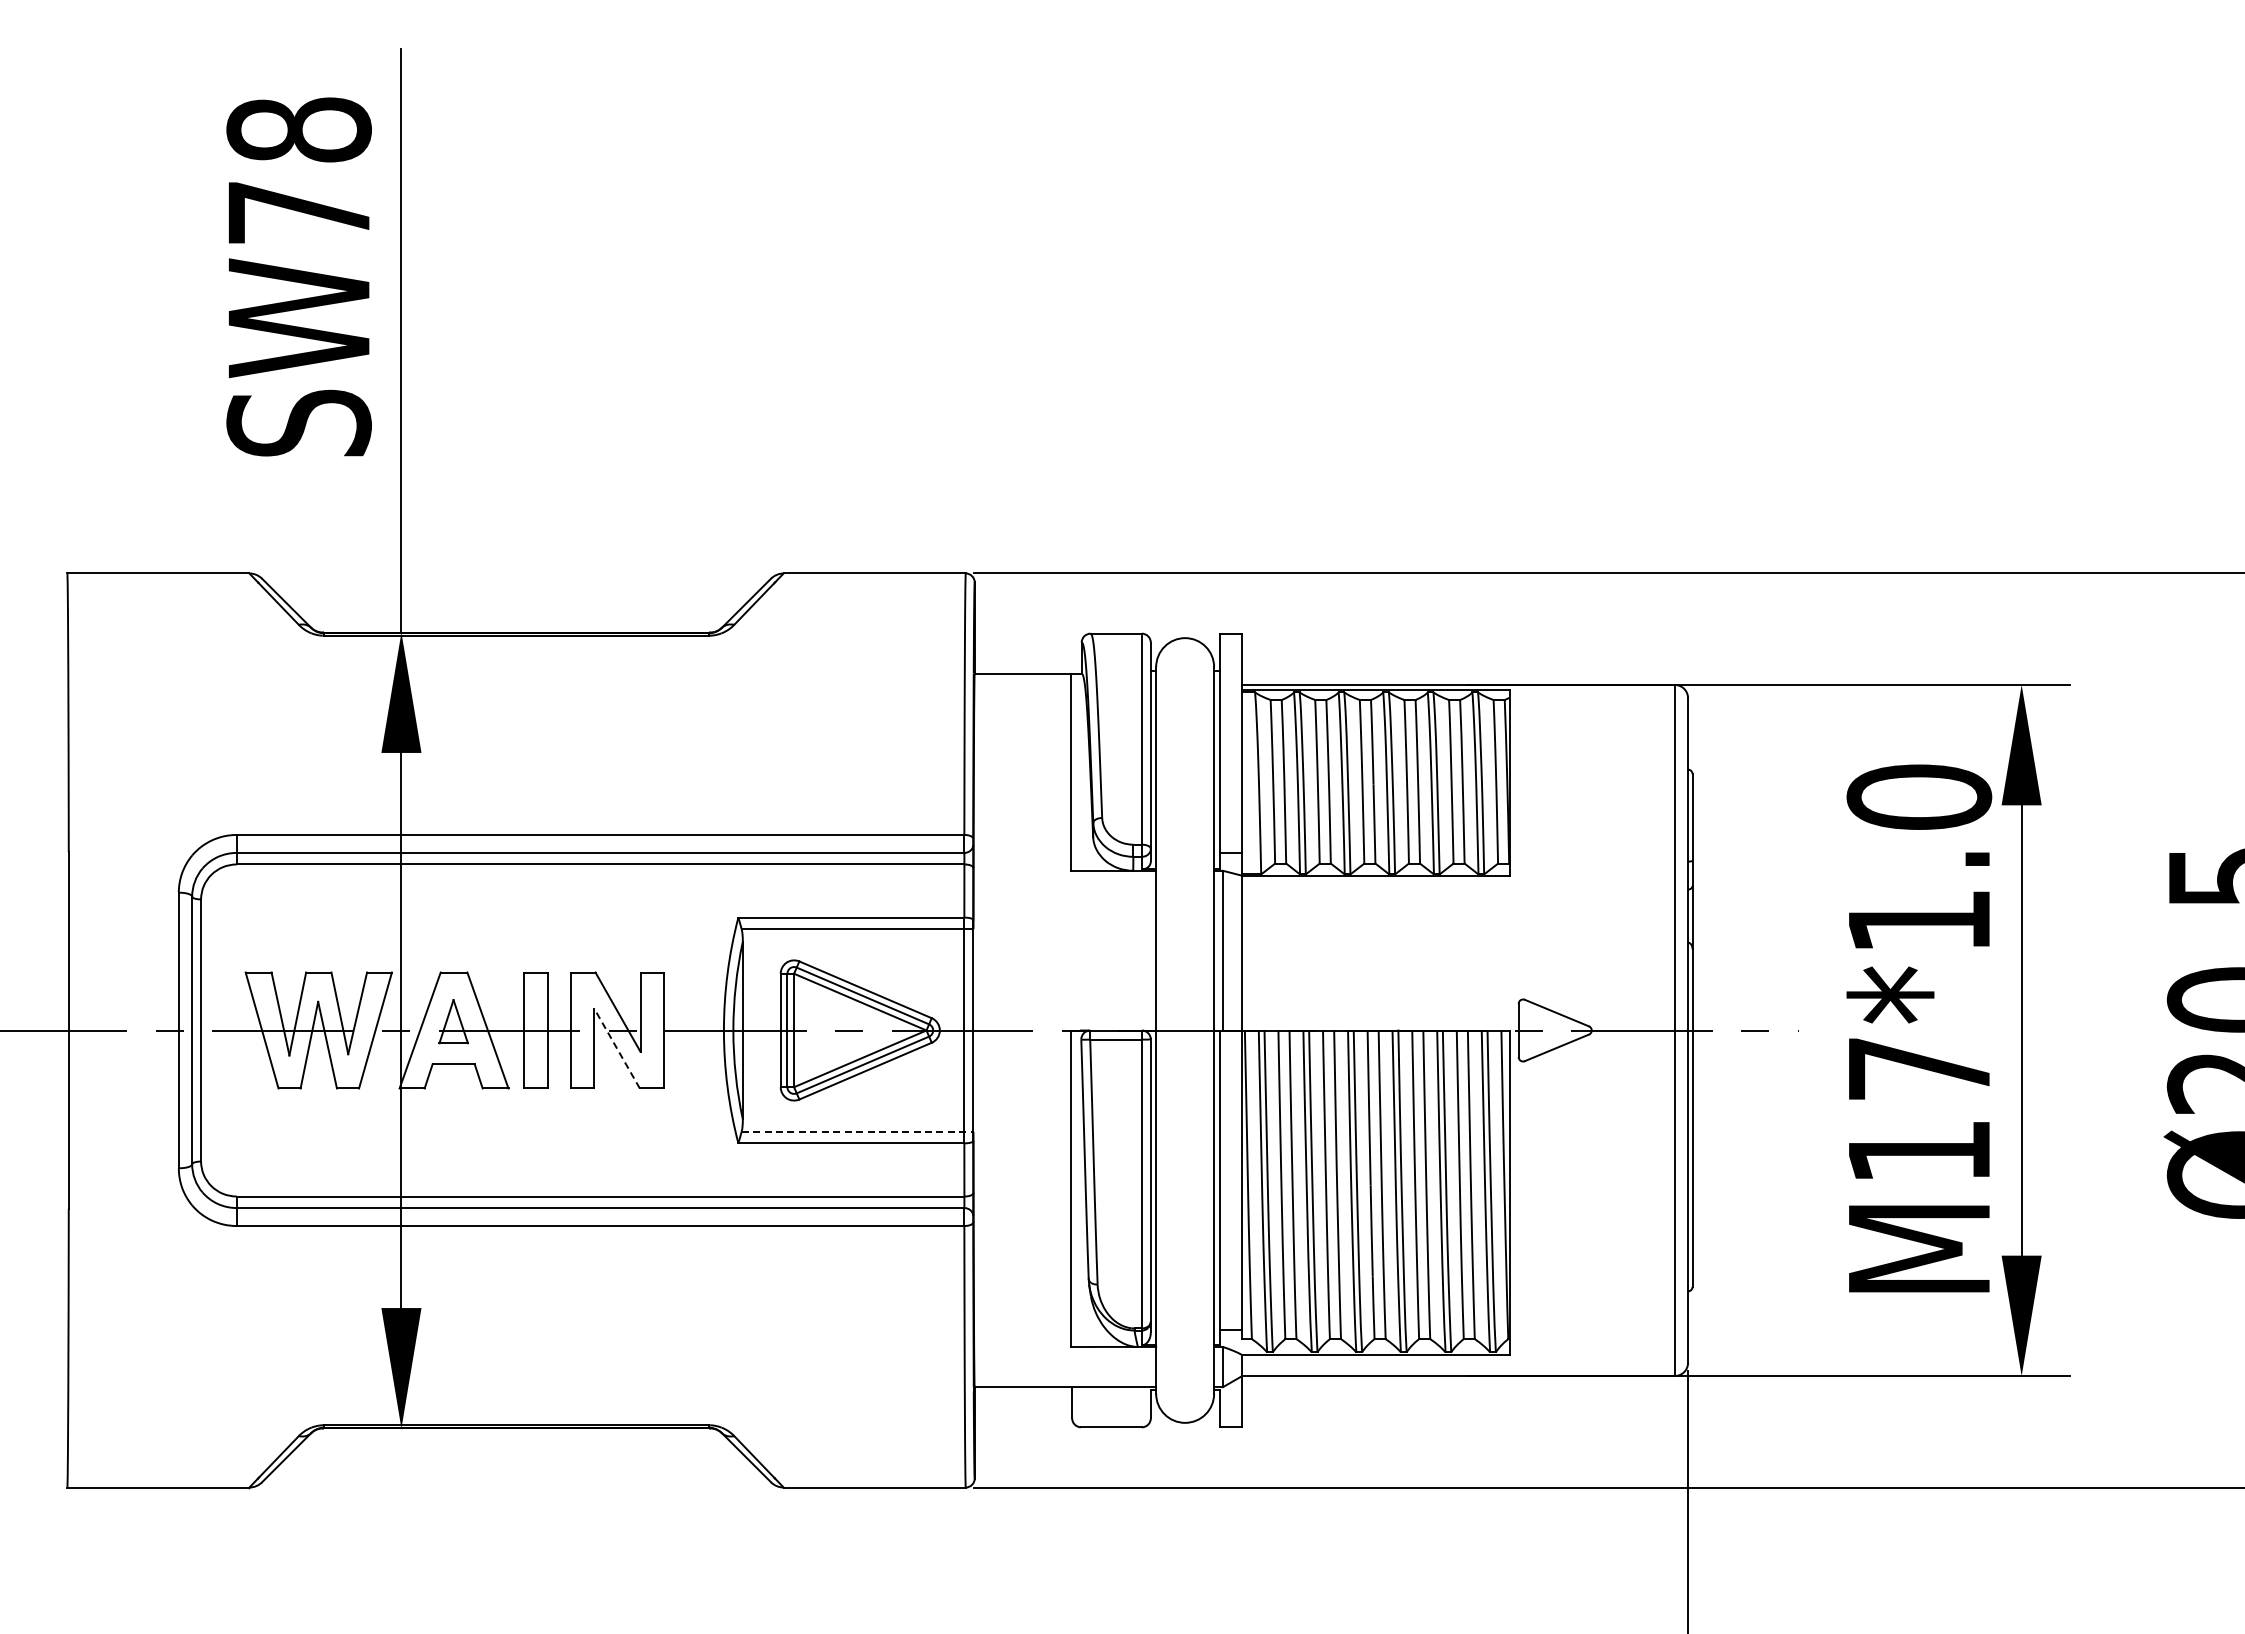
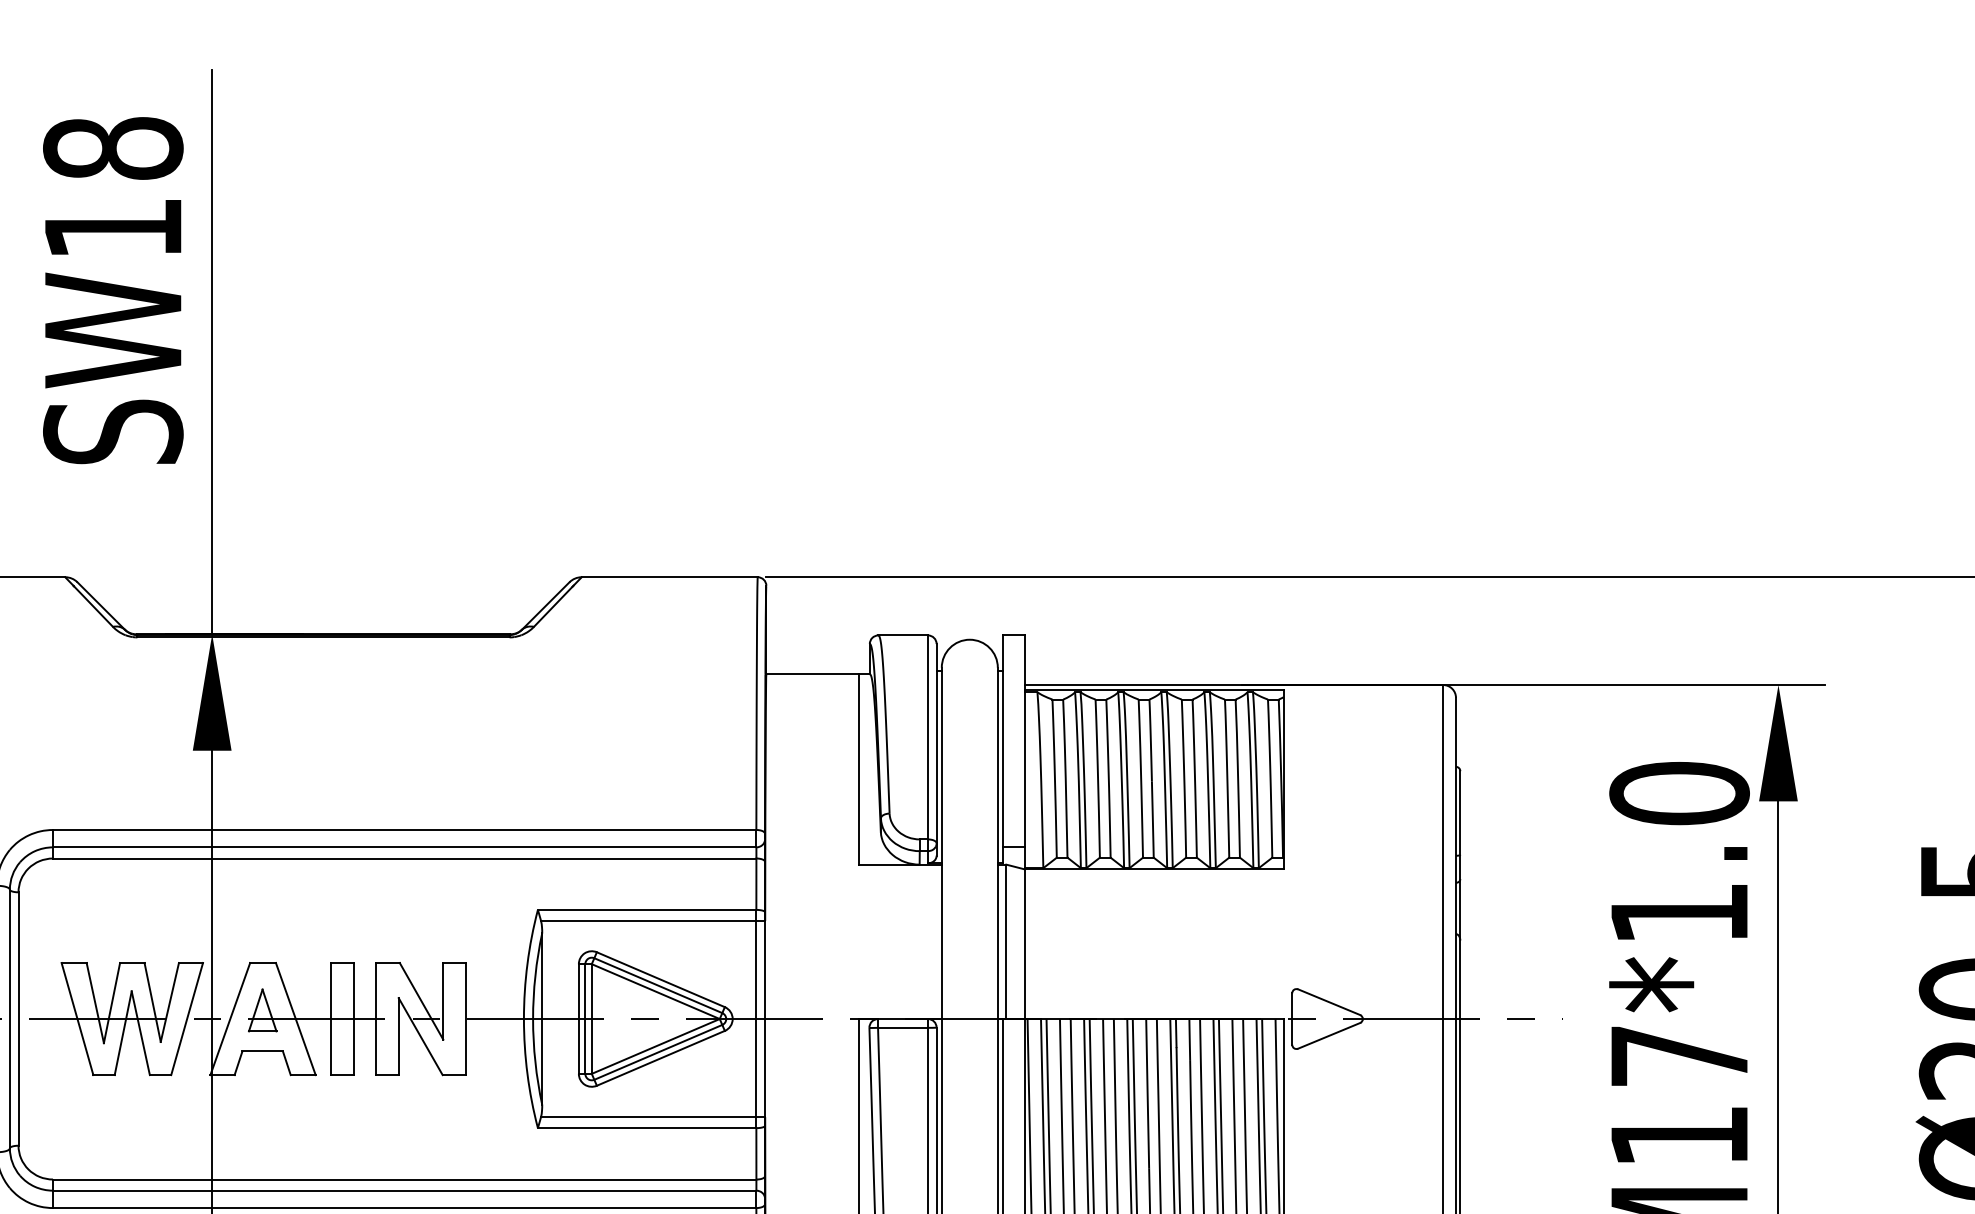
text: (298, 212) -> (112, 228), SW78 -> SW18
line: (617, 1048) -> (421, 1036), dashed -> solid
line: (857, 1131) -> (653, 1116), dashed -> solid

